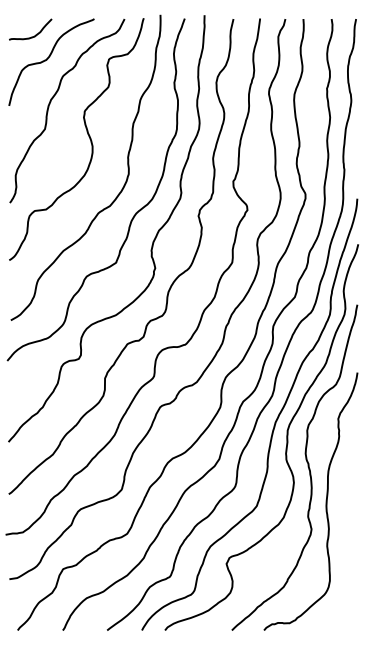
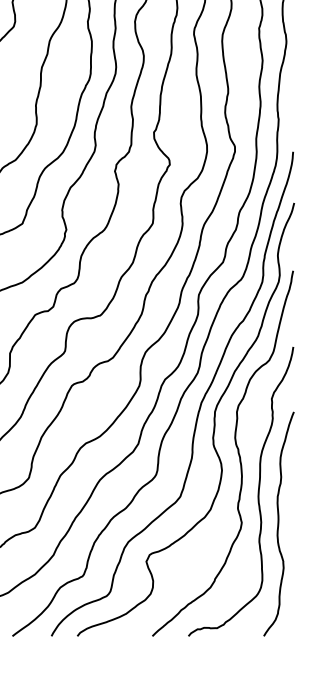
curve: (344, 530) -> (278, 524), added

